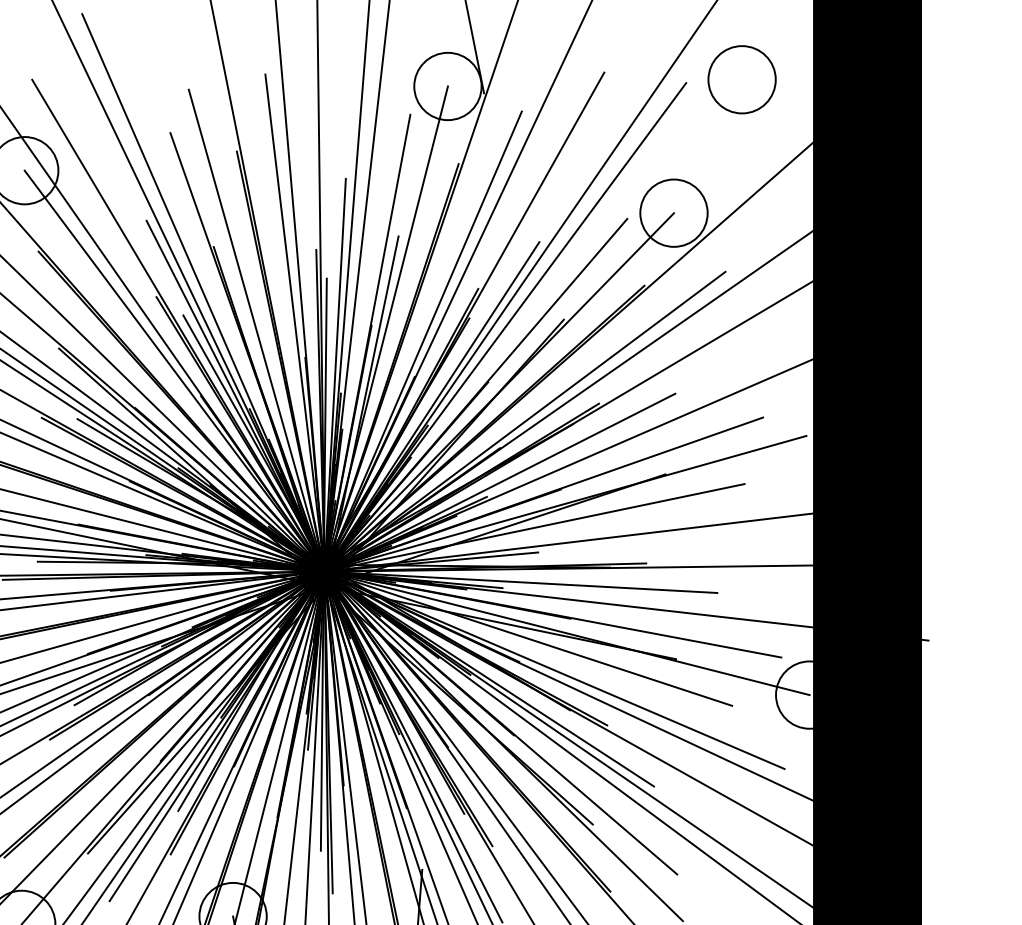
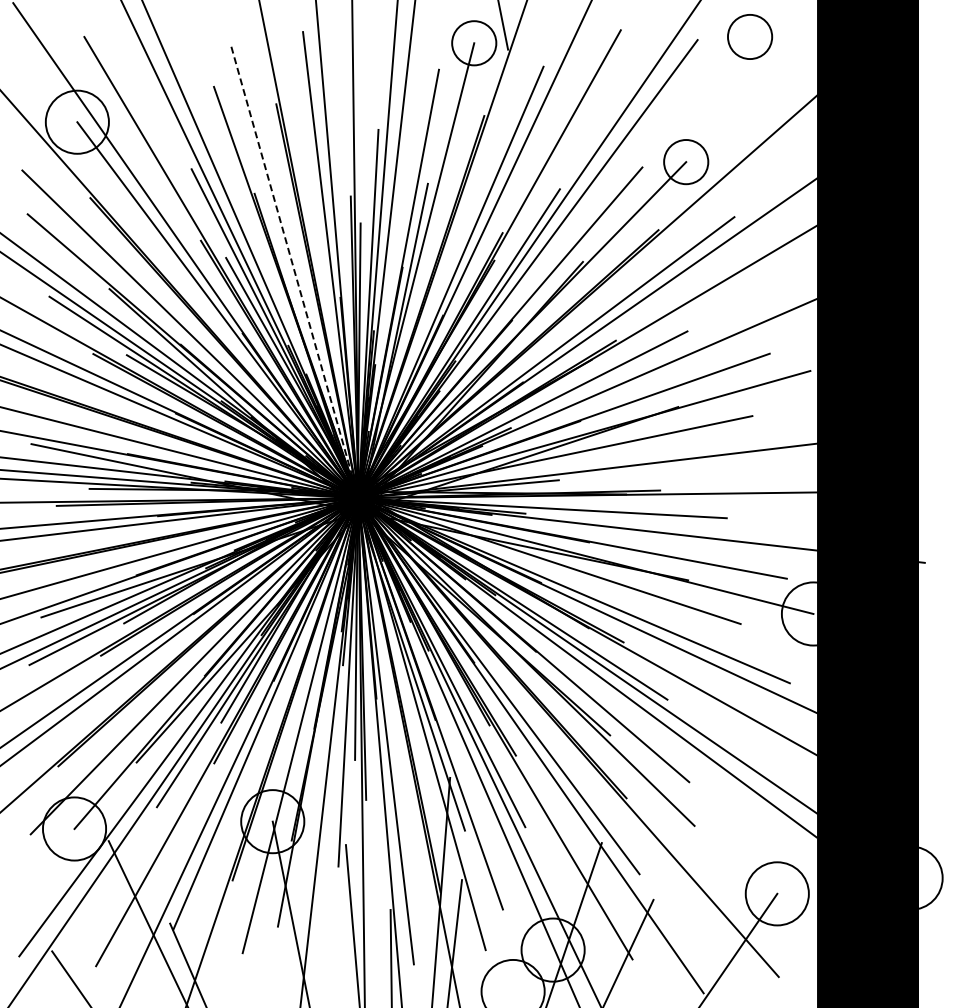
circle: (741, 79) -> (749, 36), size x0.7
circle: (447, 85) -> (473, 42), size x0.7
circle: (673, 212) -> (685, 161), size x0.7
line: (256, 330) -> (294, 272), solid -> dashed

